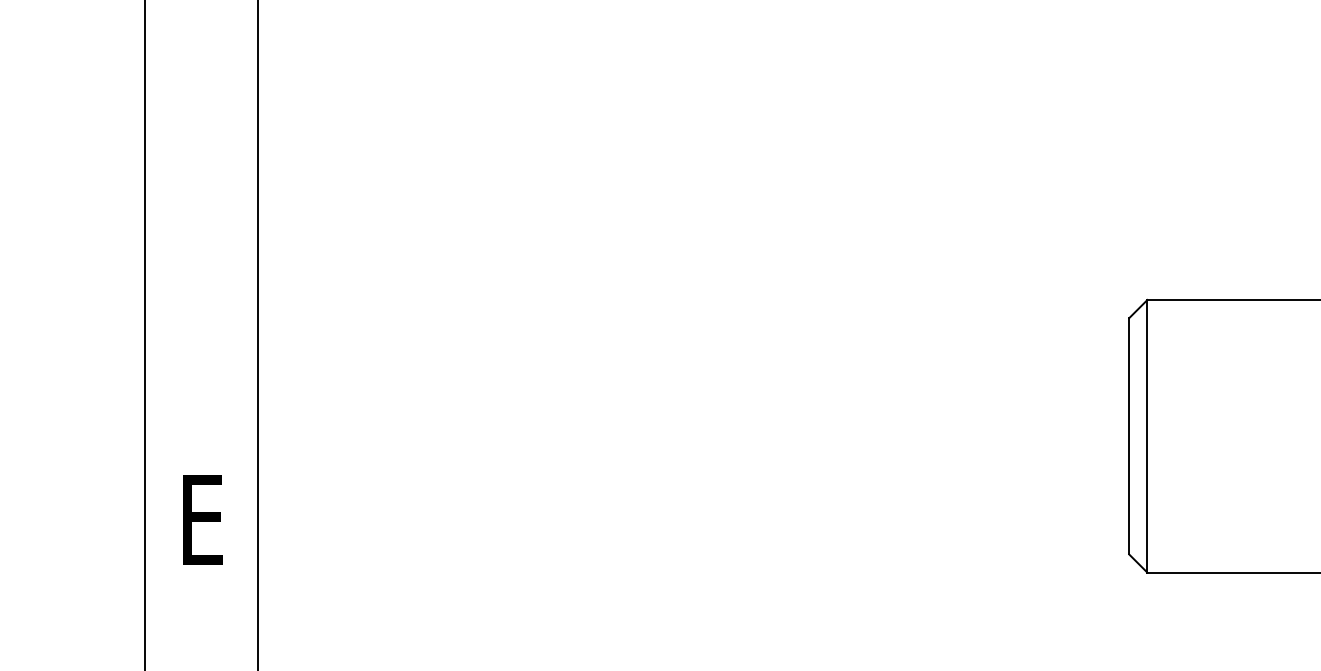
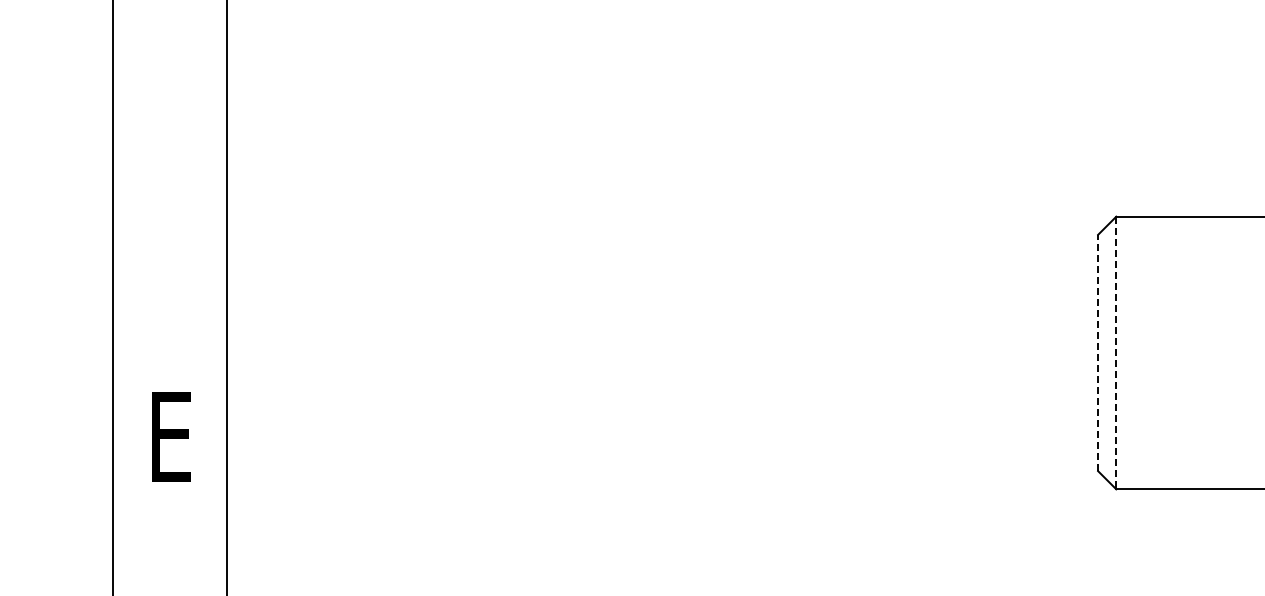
line: (1129, 435) -> (1098, 352), solid -> dashed
line: (1147, 436) -> (1116, 353), solid -> dashed

